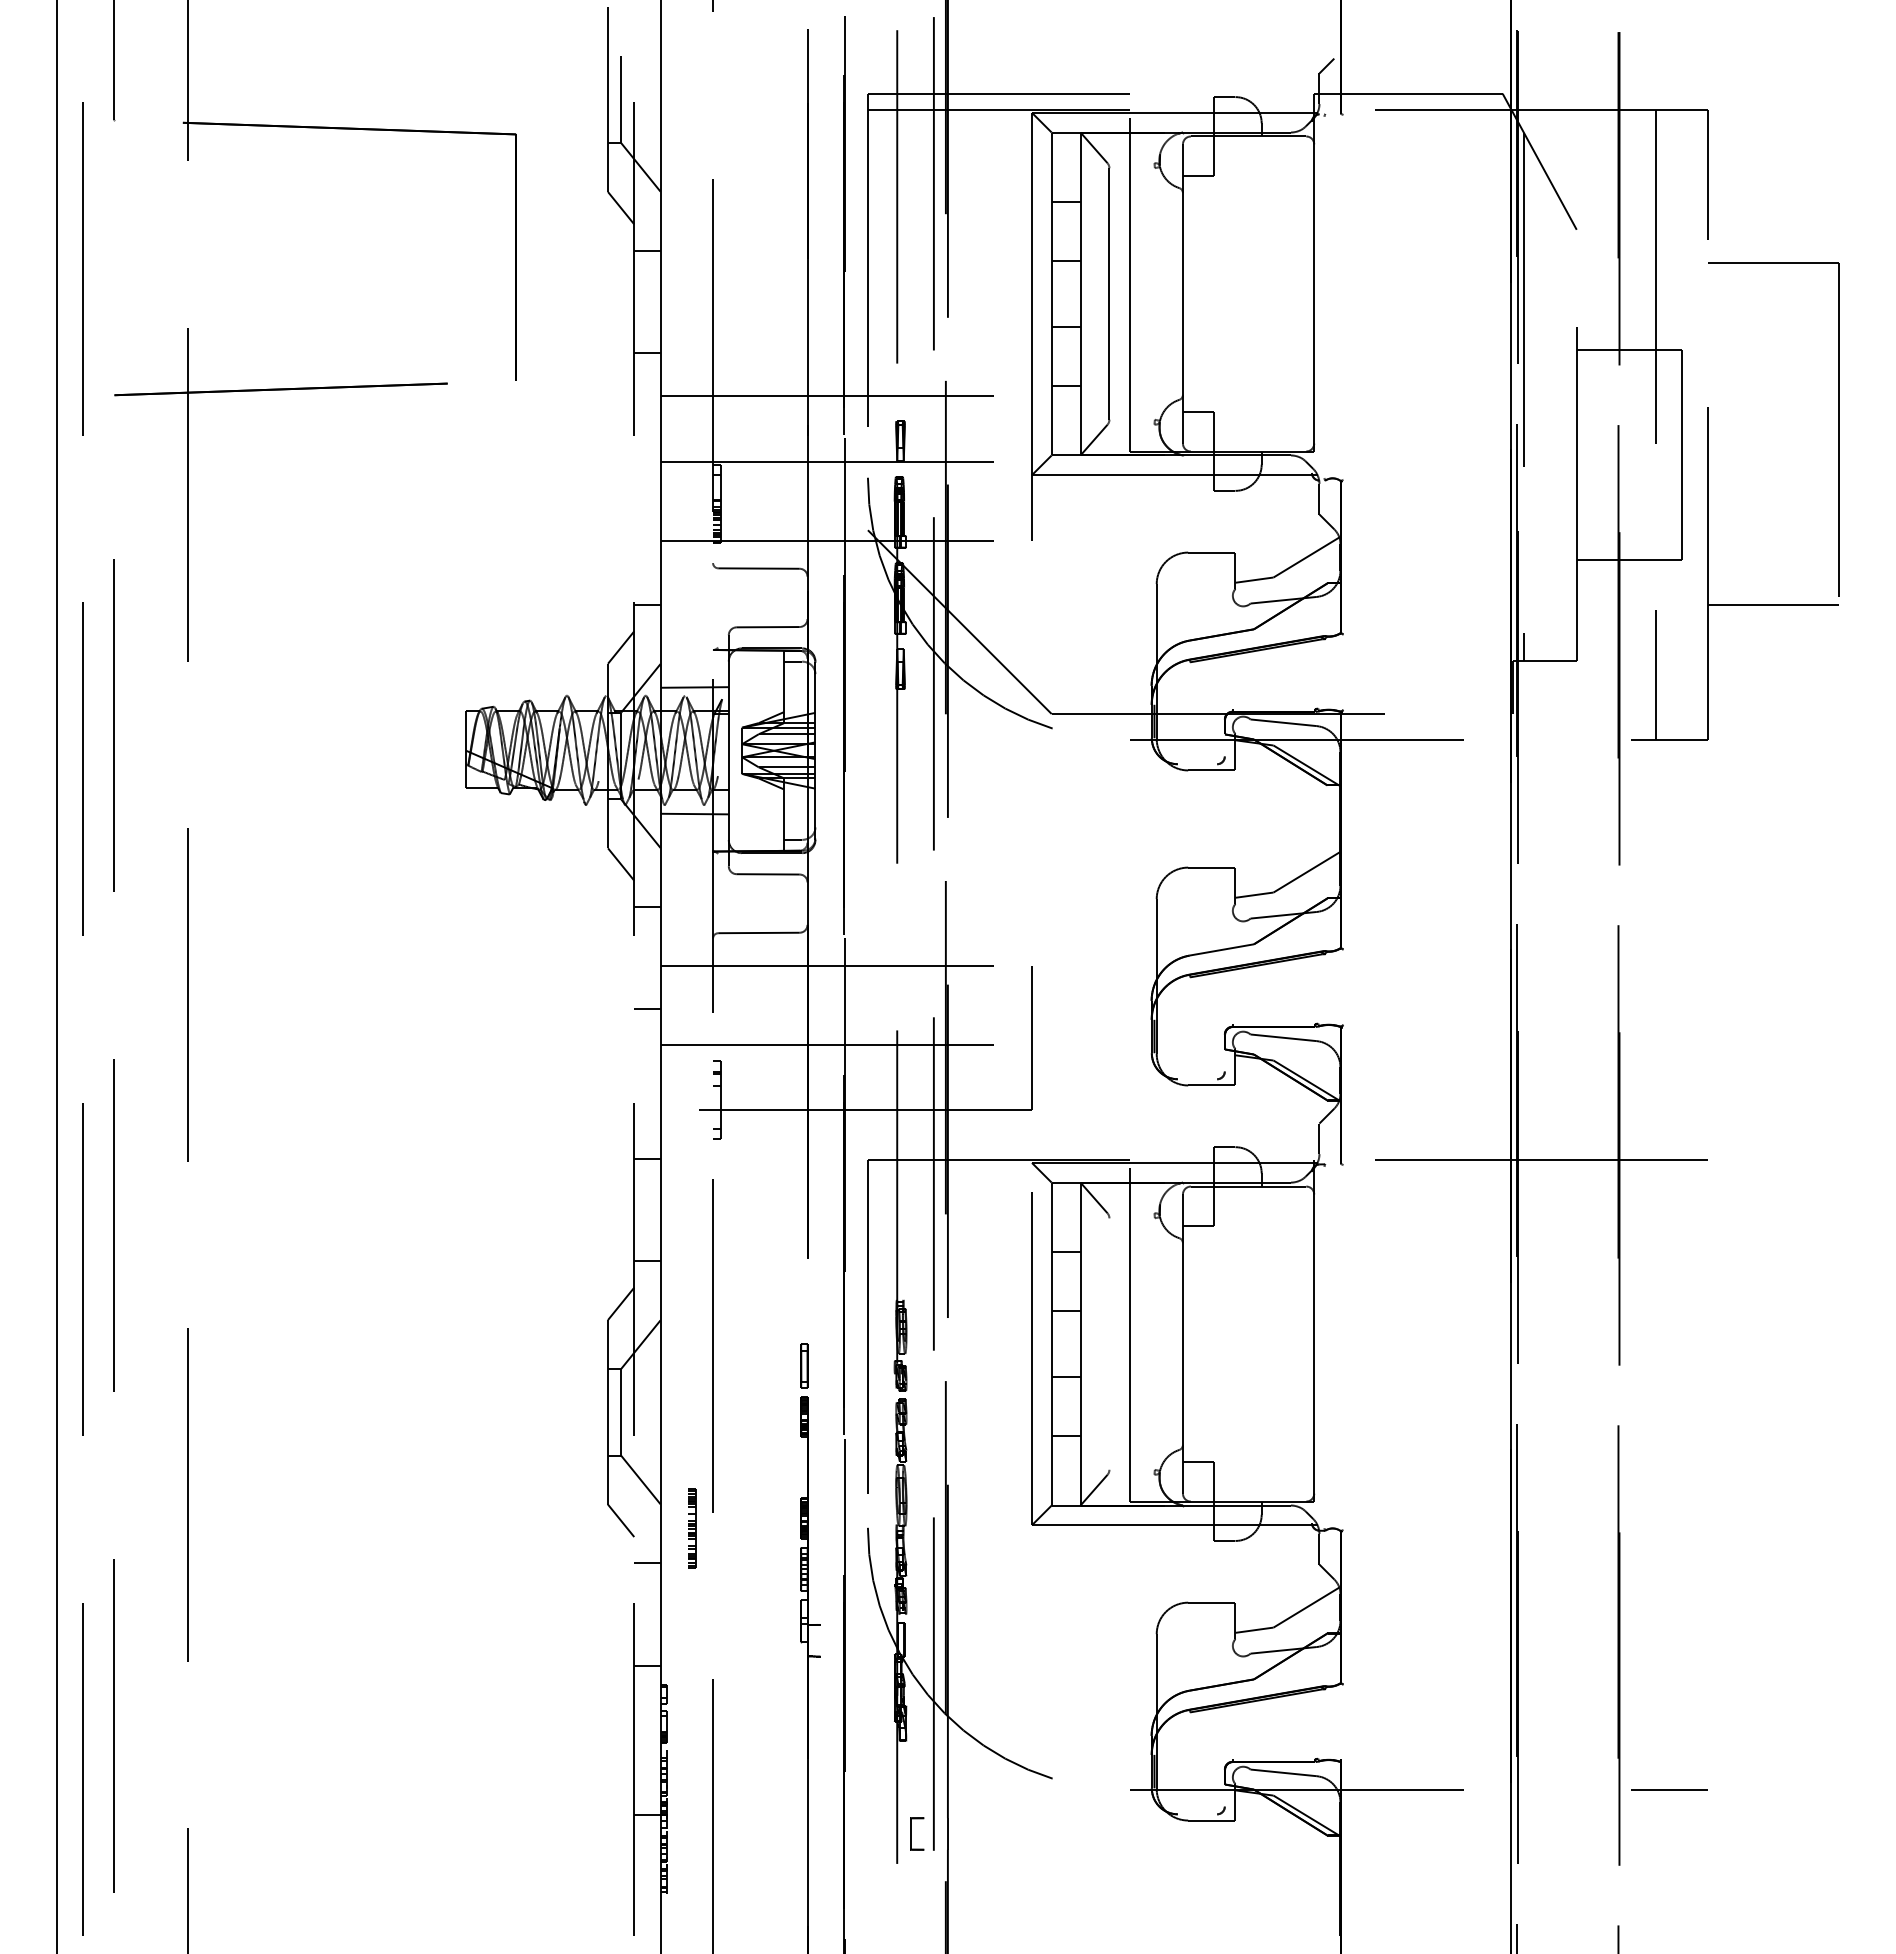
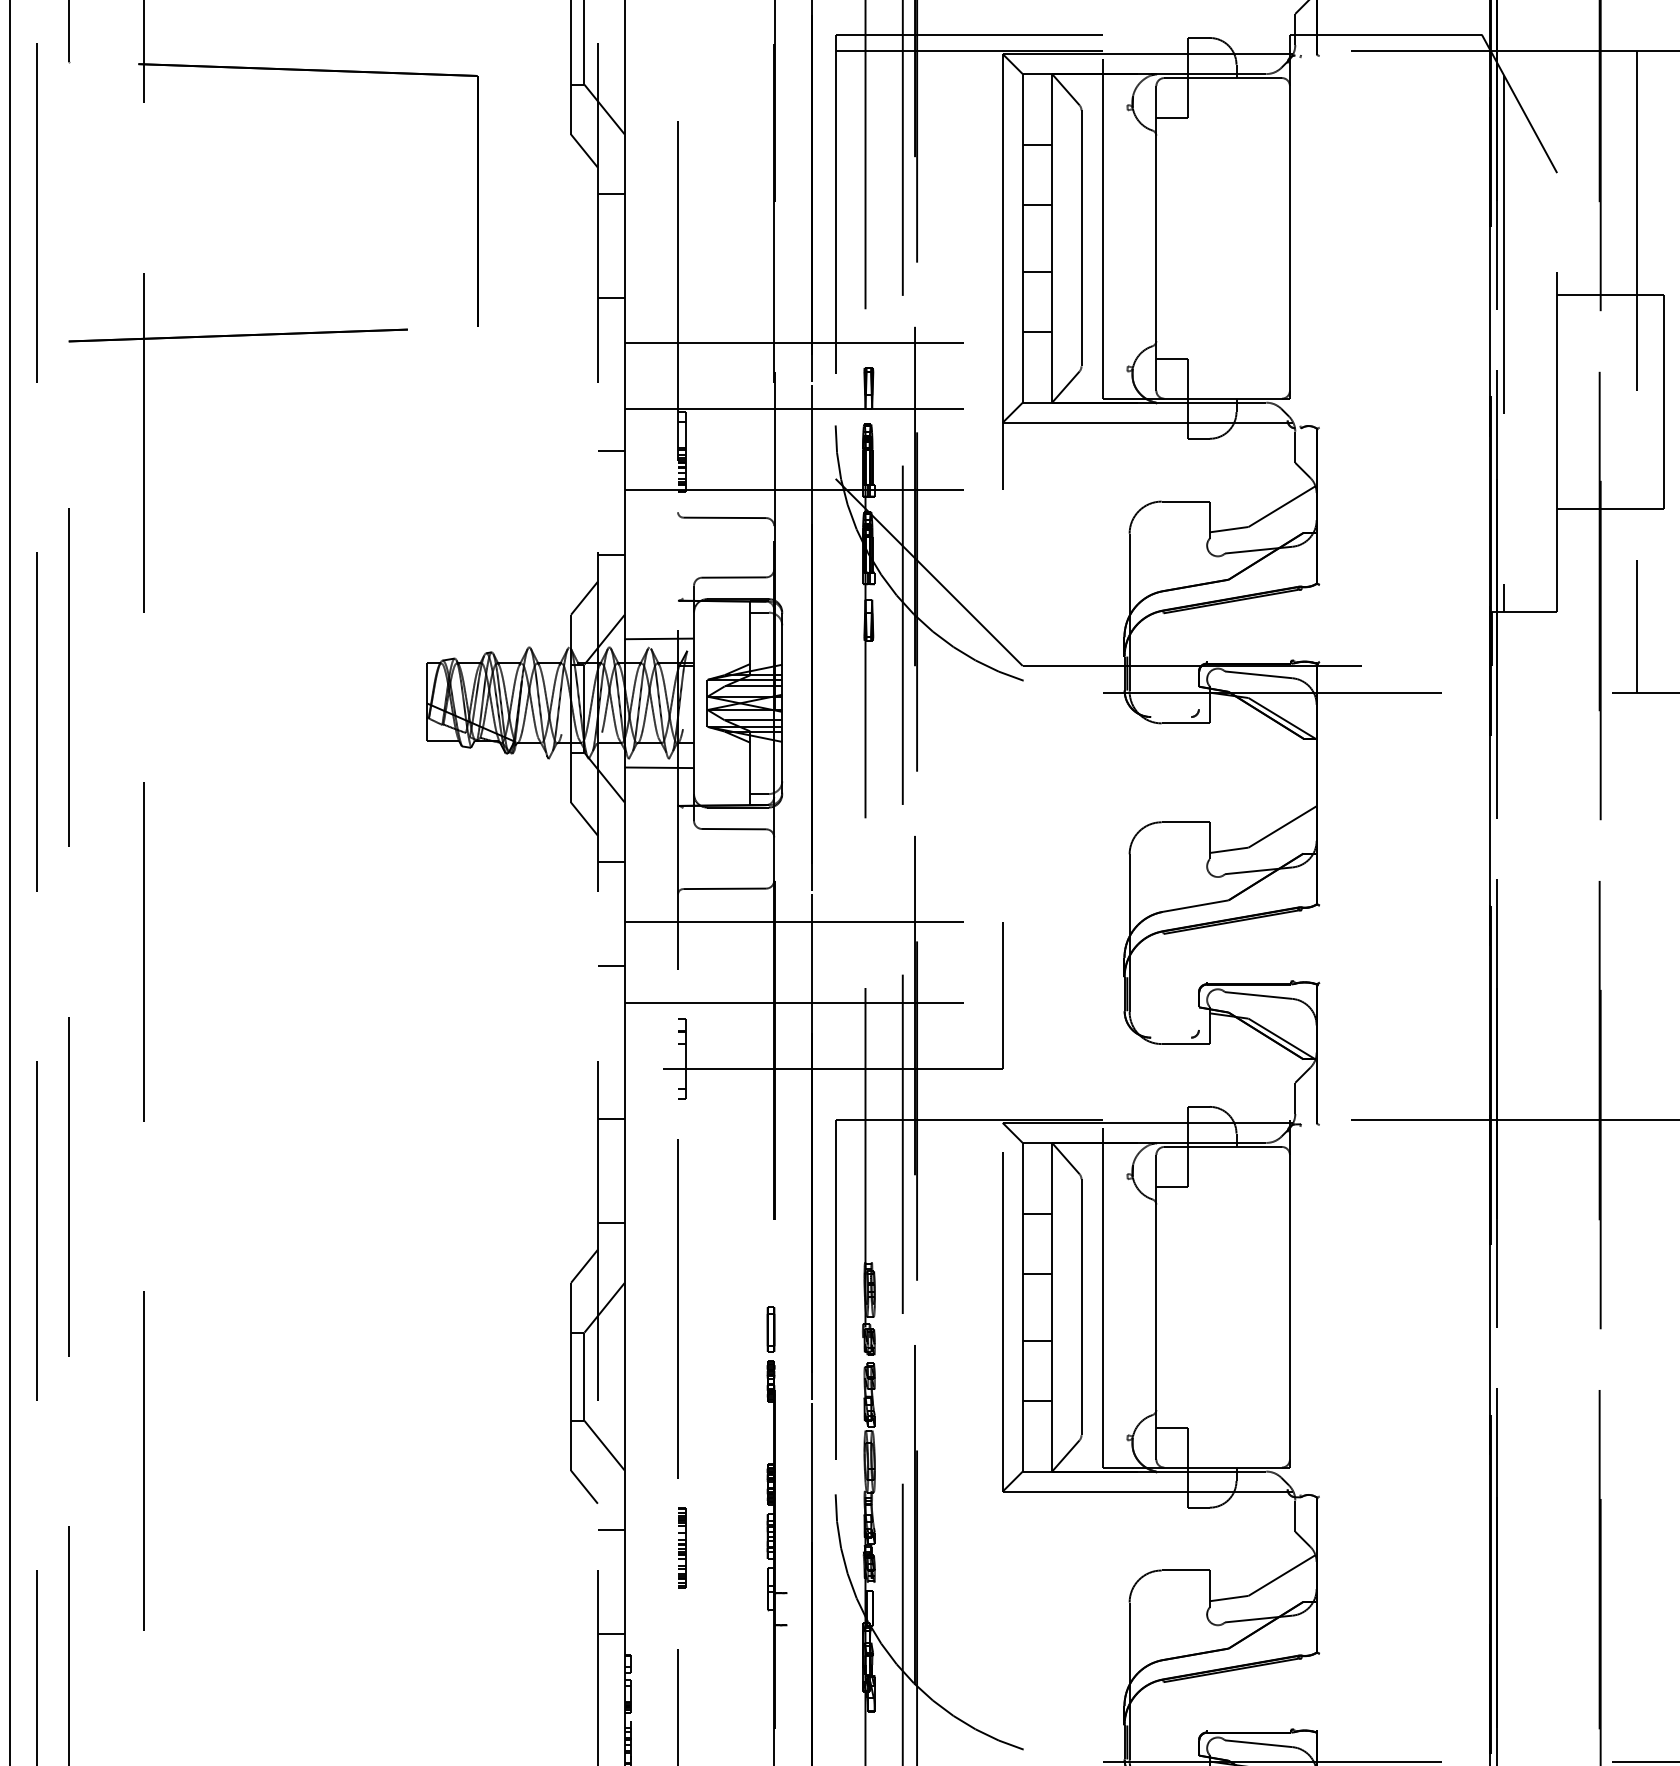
line: (647, 502) -> (611, 450), added
line: (1109, 1343) -> (1081, 1306), added
part: (692, 1528) -> (682, 1547), moved

